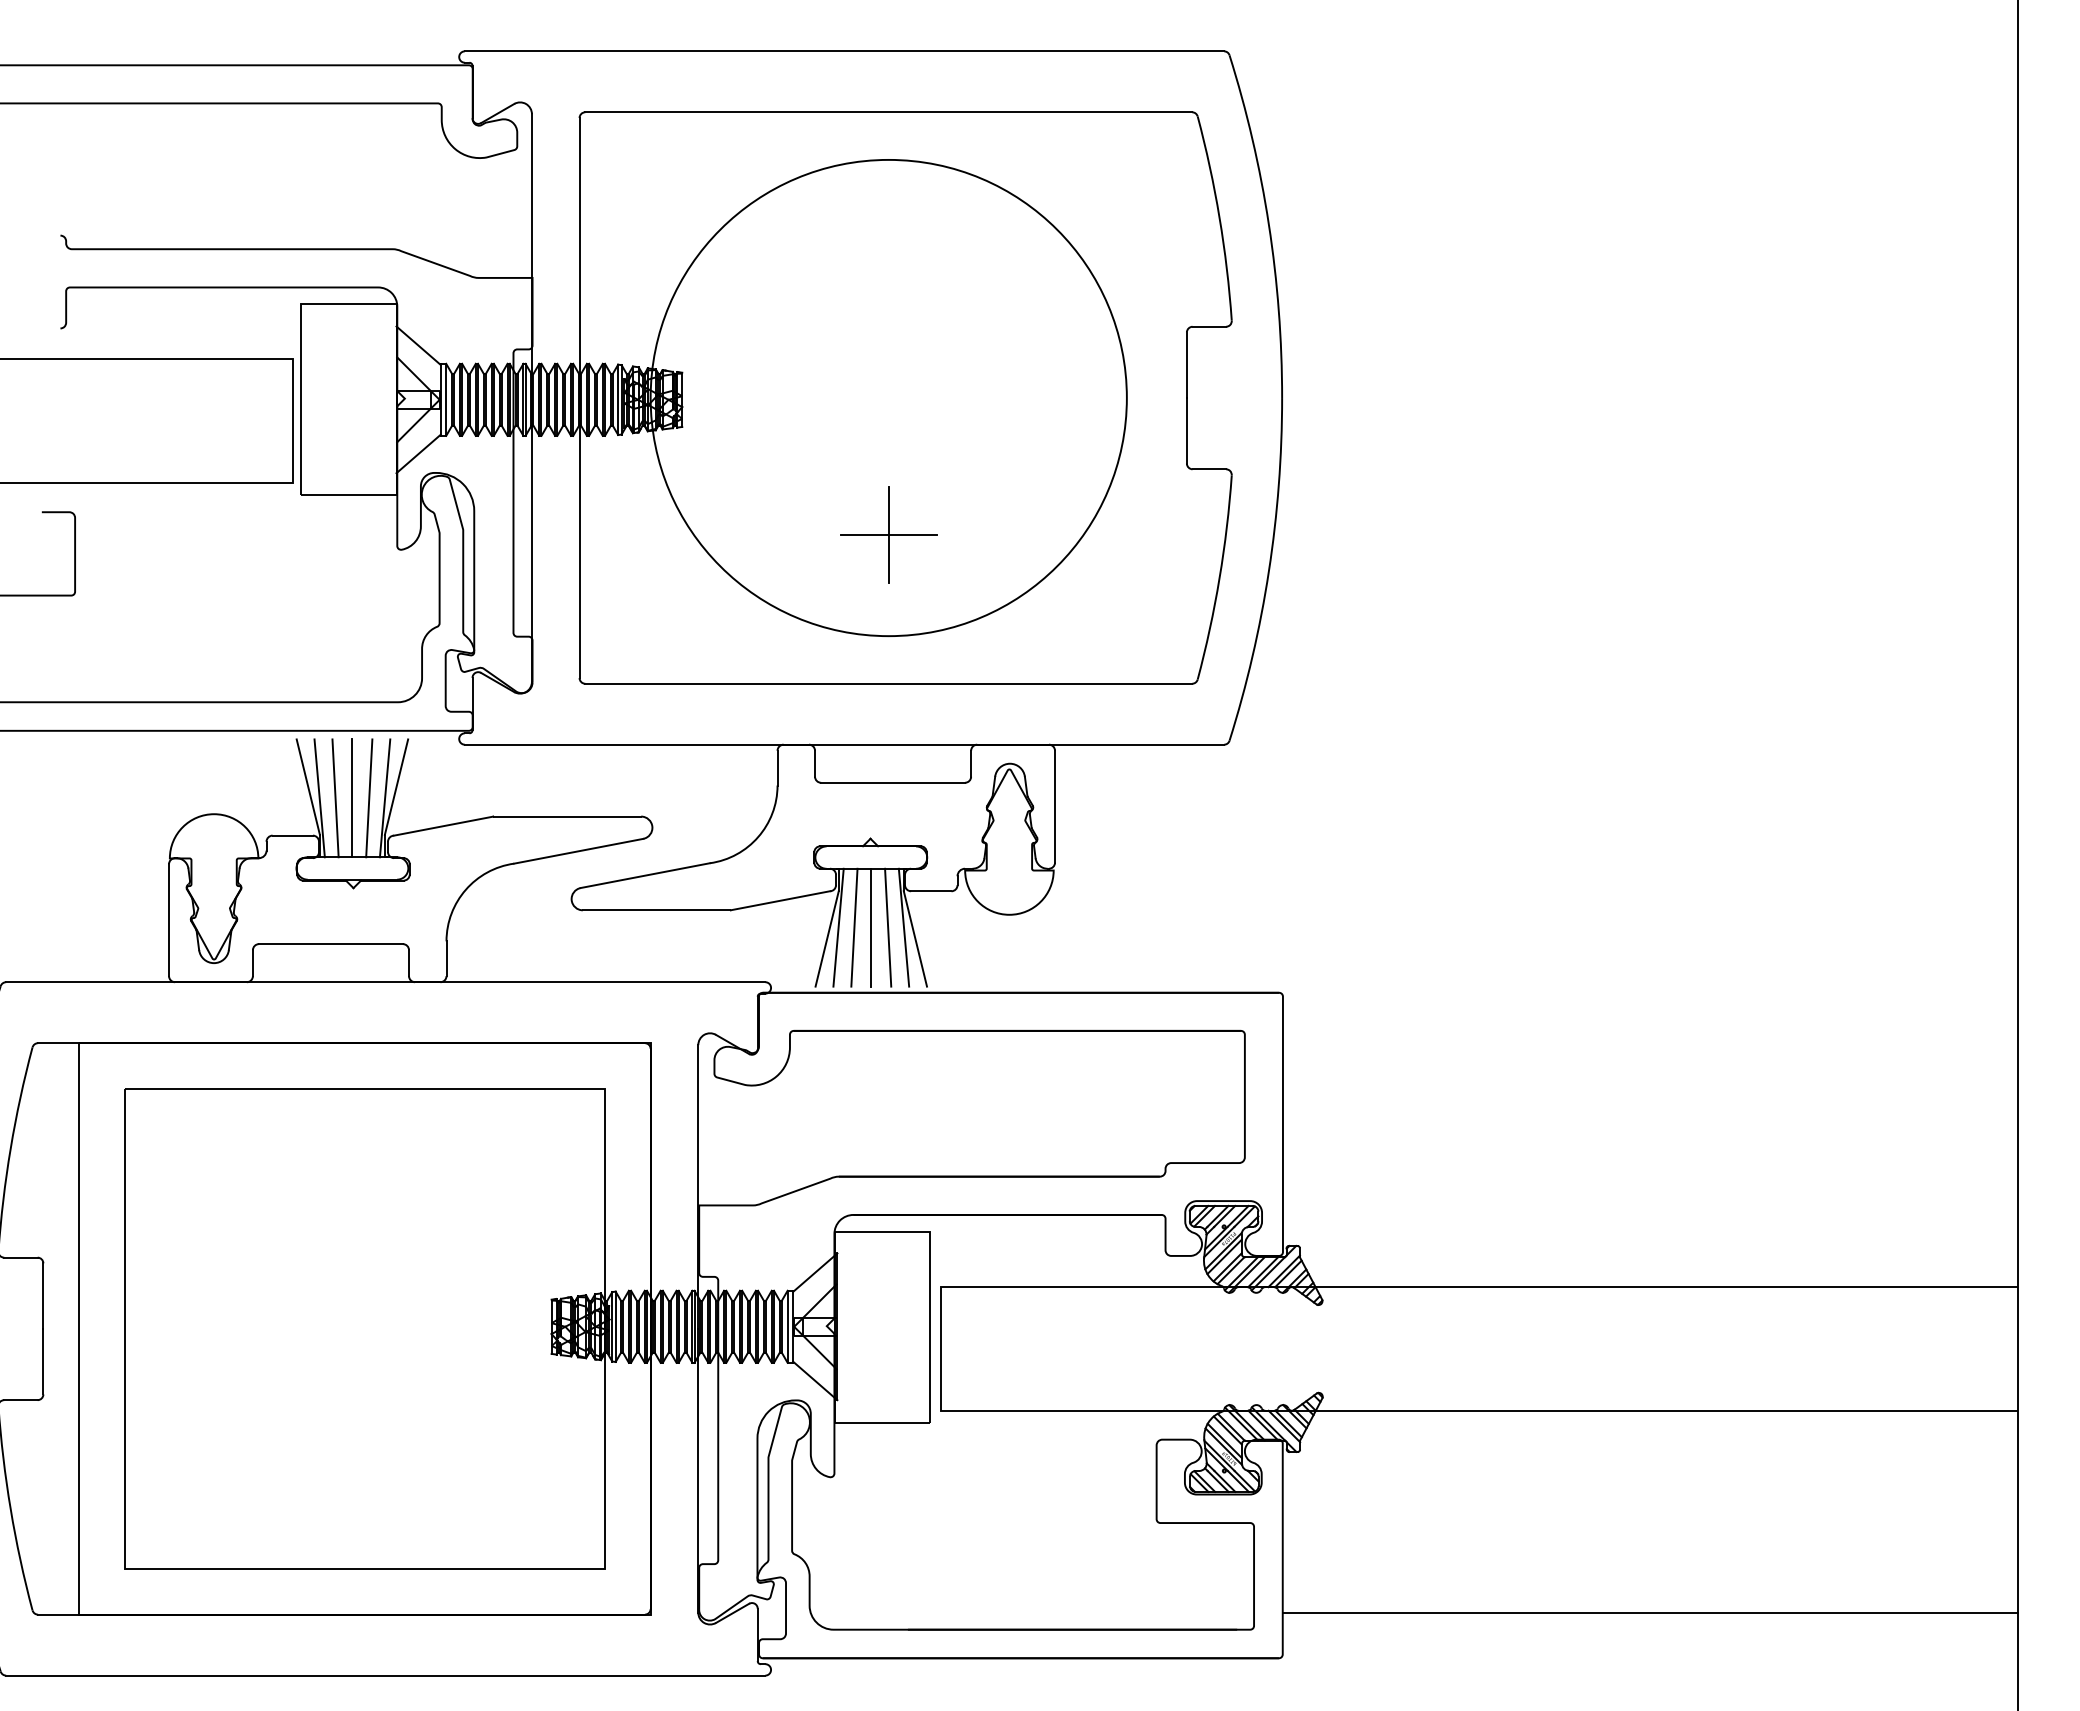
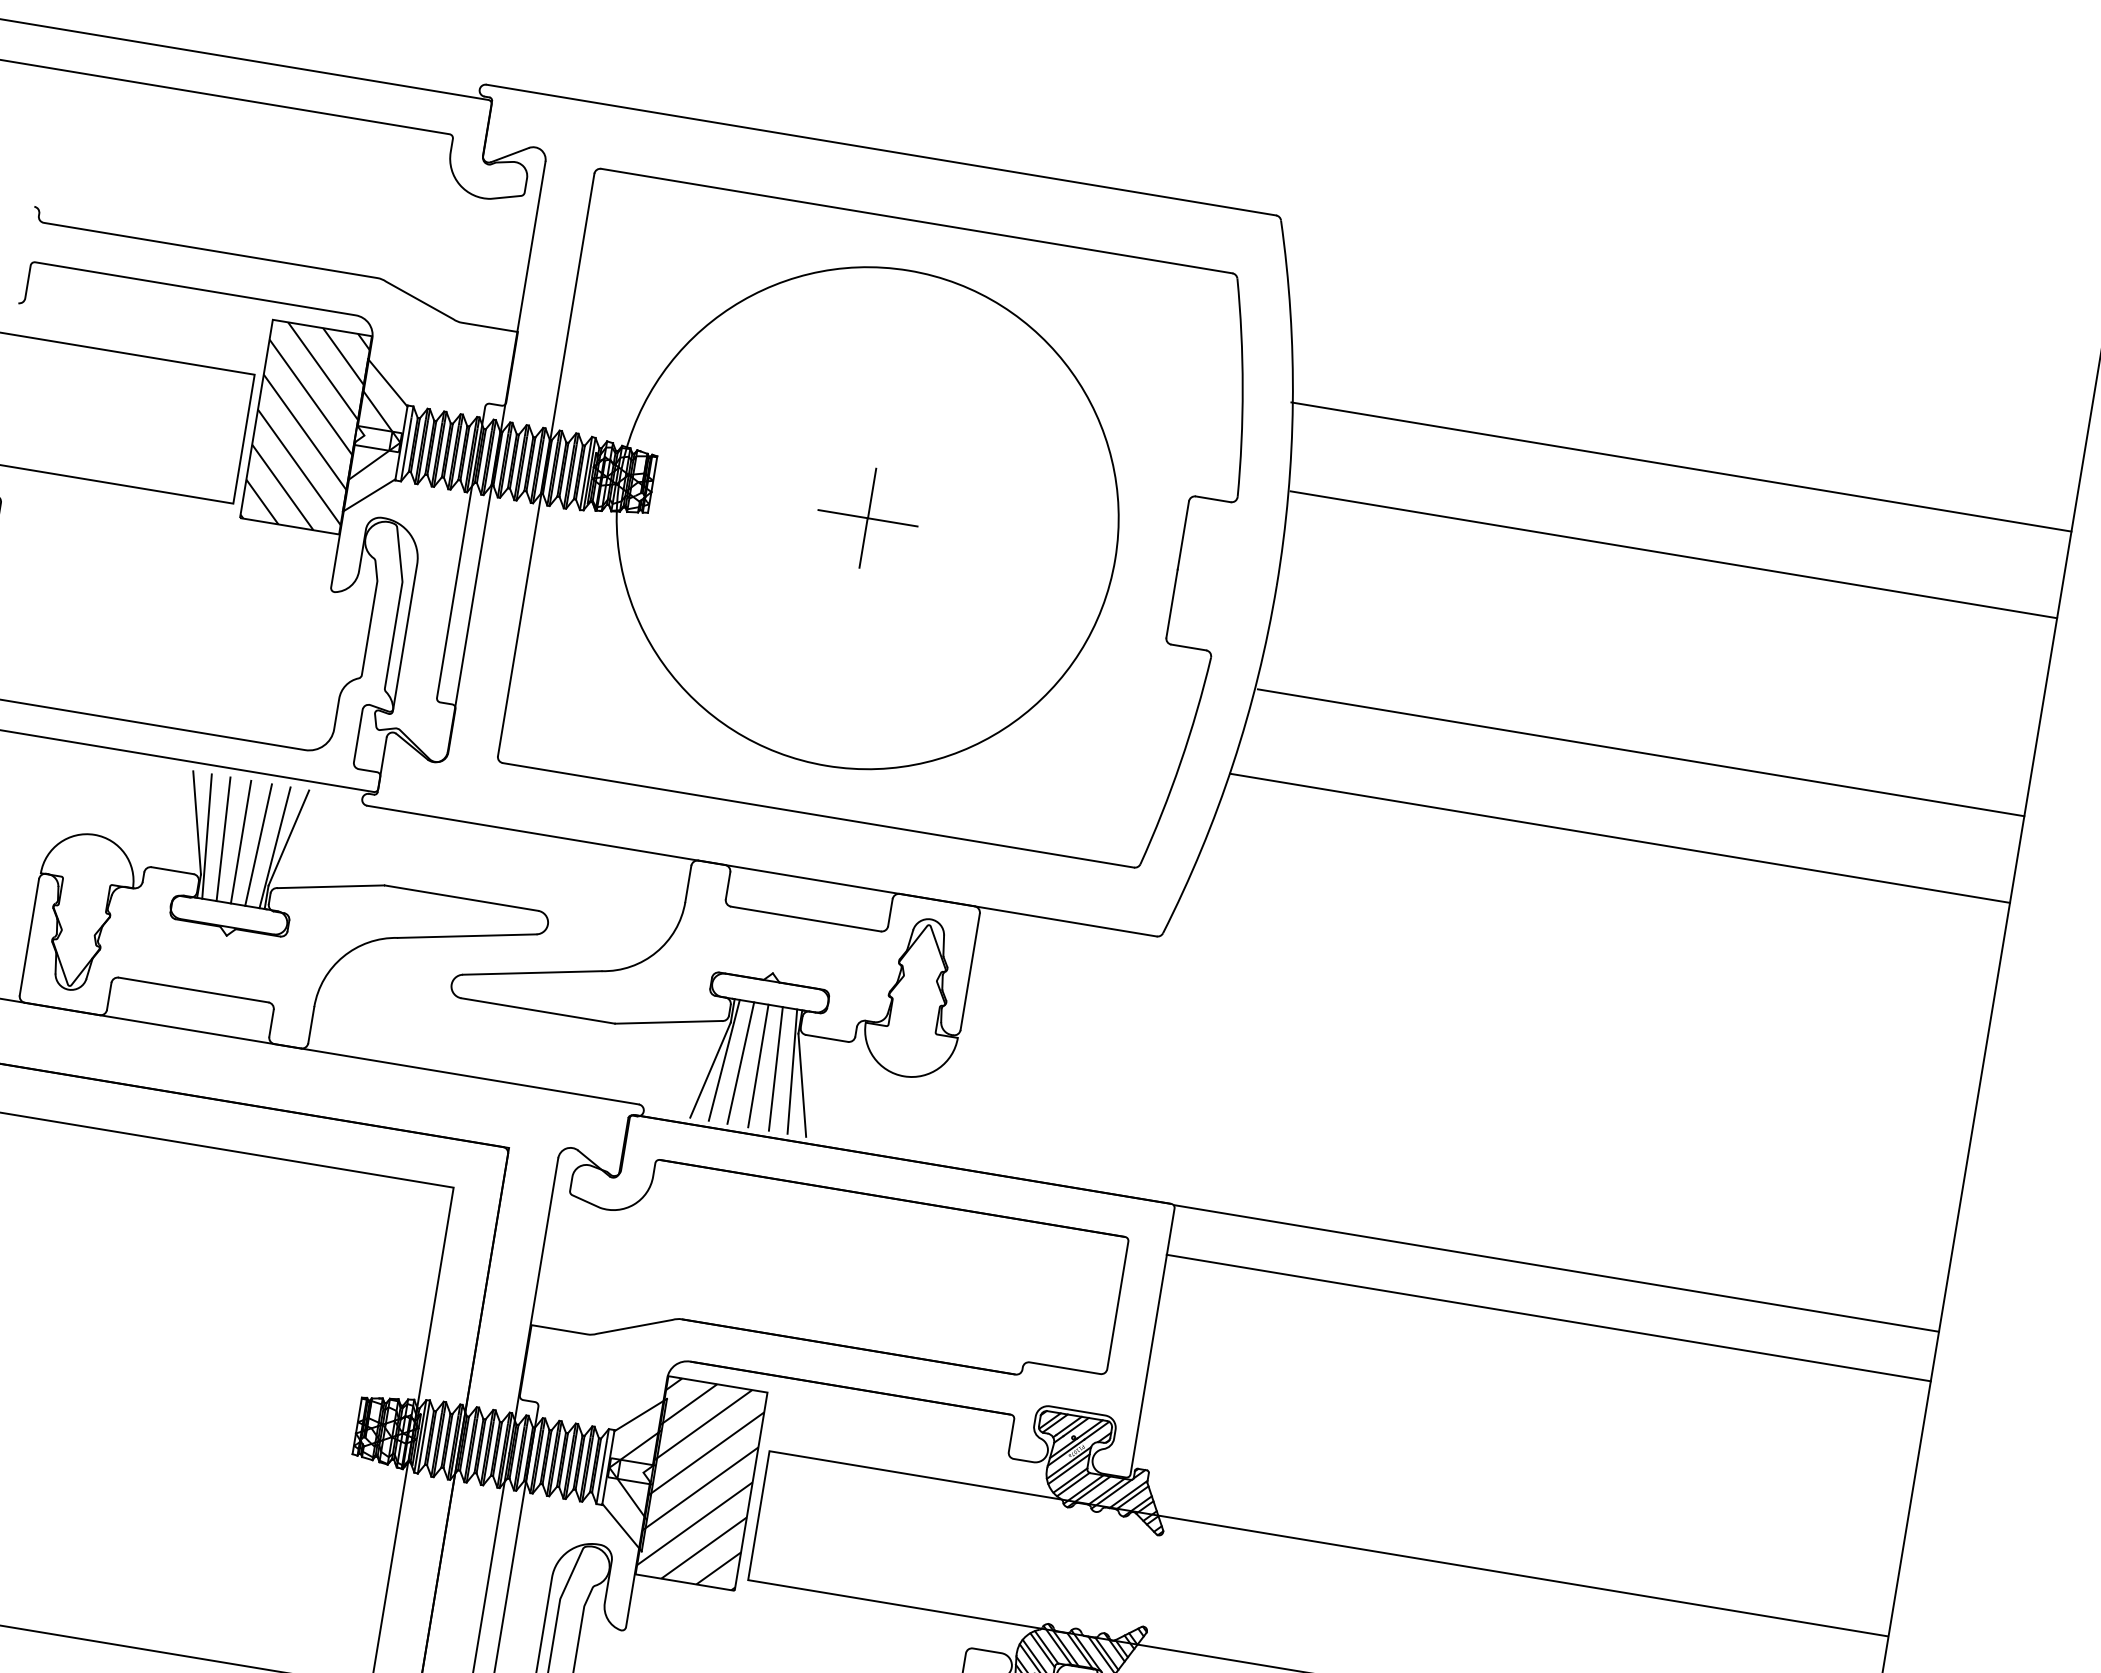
line: (1642, 224) -> (1681, 467), added
line: (1648, 307) -> (1673, 554), added
hatch: (348, 399) -> (305, 426), added
line: (1648, 497) -> (1640, 752), added
part: (888, 534) -> (867, 517), moved
line: (1642, 581) -> (1619, 838), added
line: (1649, 993) -> (1556, 1268), added
line: (1649, 1041) -> (1547, 1318), added
hatch: (882, 1326) -> (701, 1482), added

